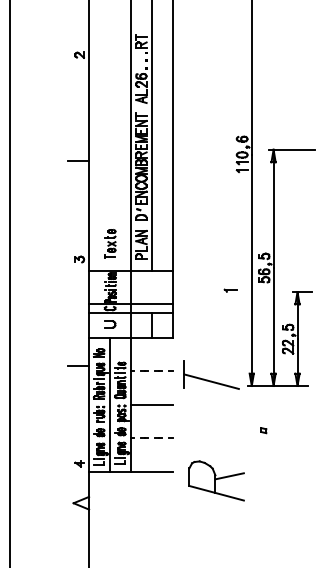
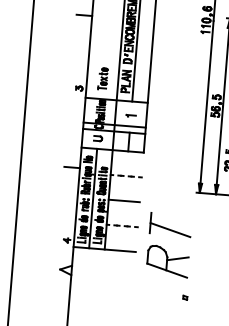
part: (230, 290) -> (130, 115), moved
part: (211, 374) -> (170, 224), moved
part: (263, 430) -> (185, 297), moved

